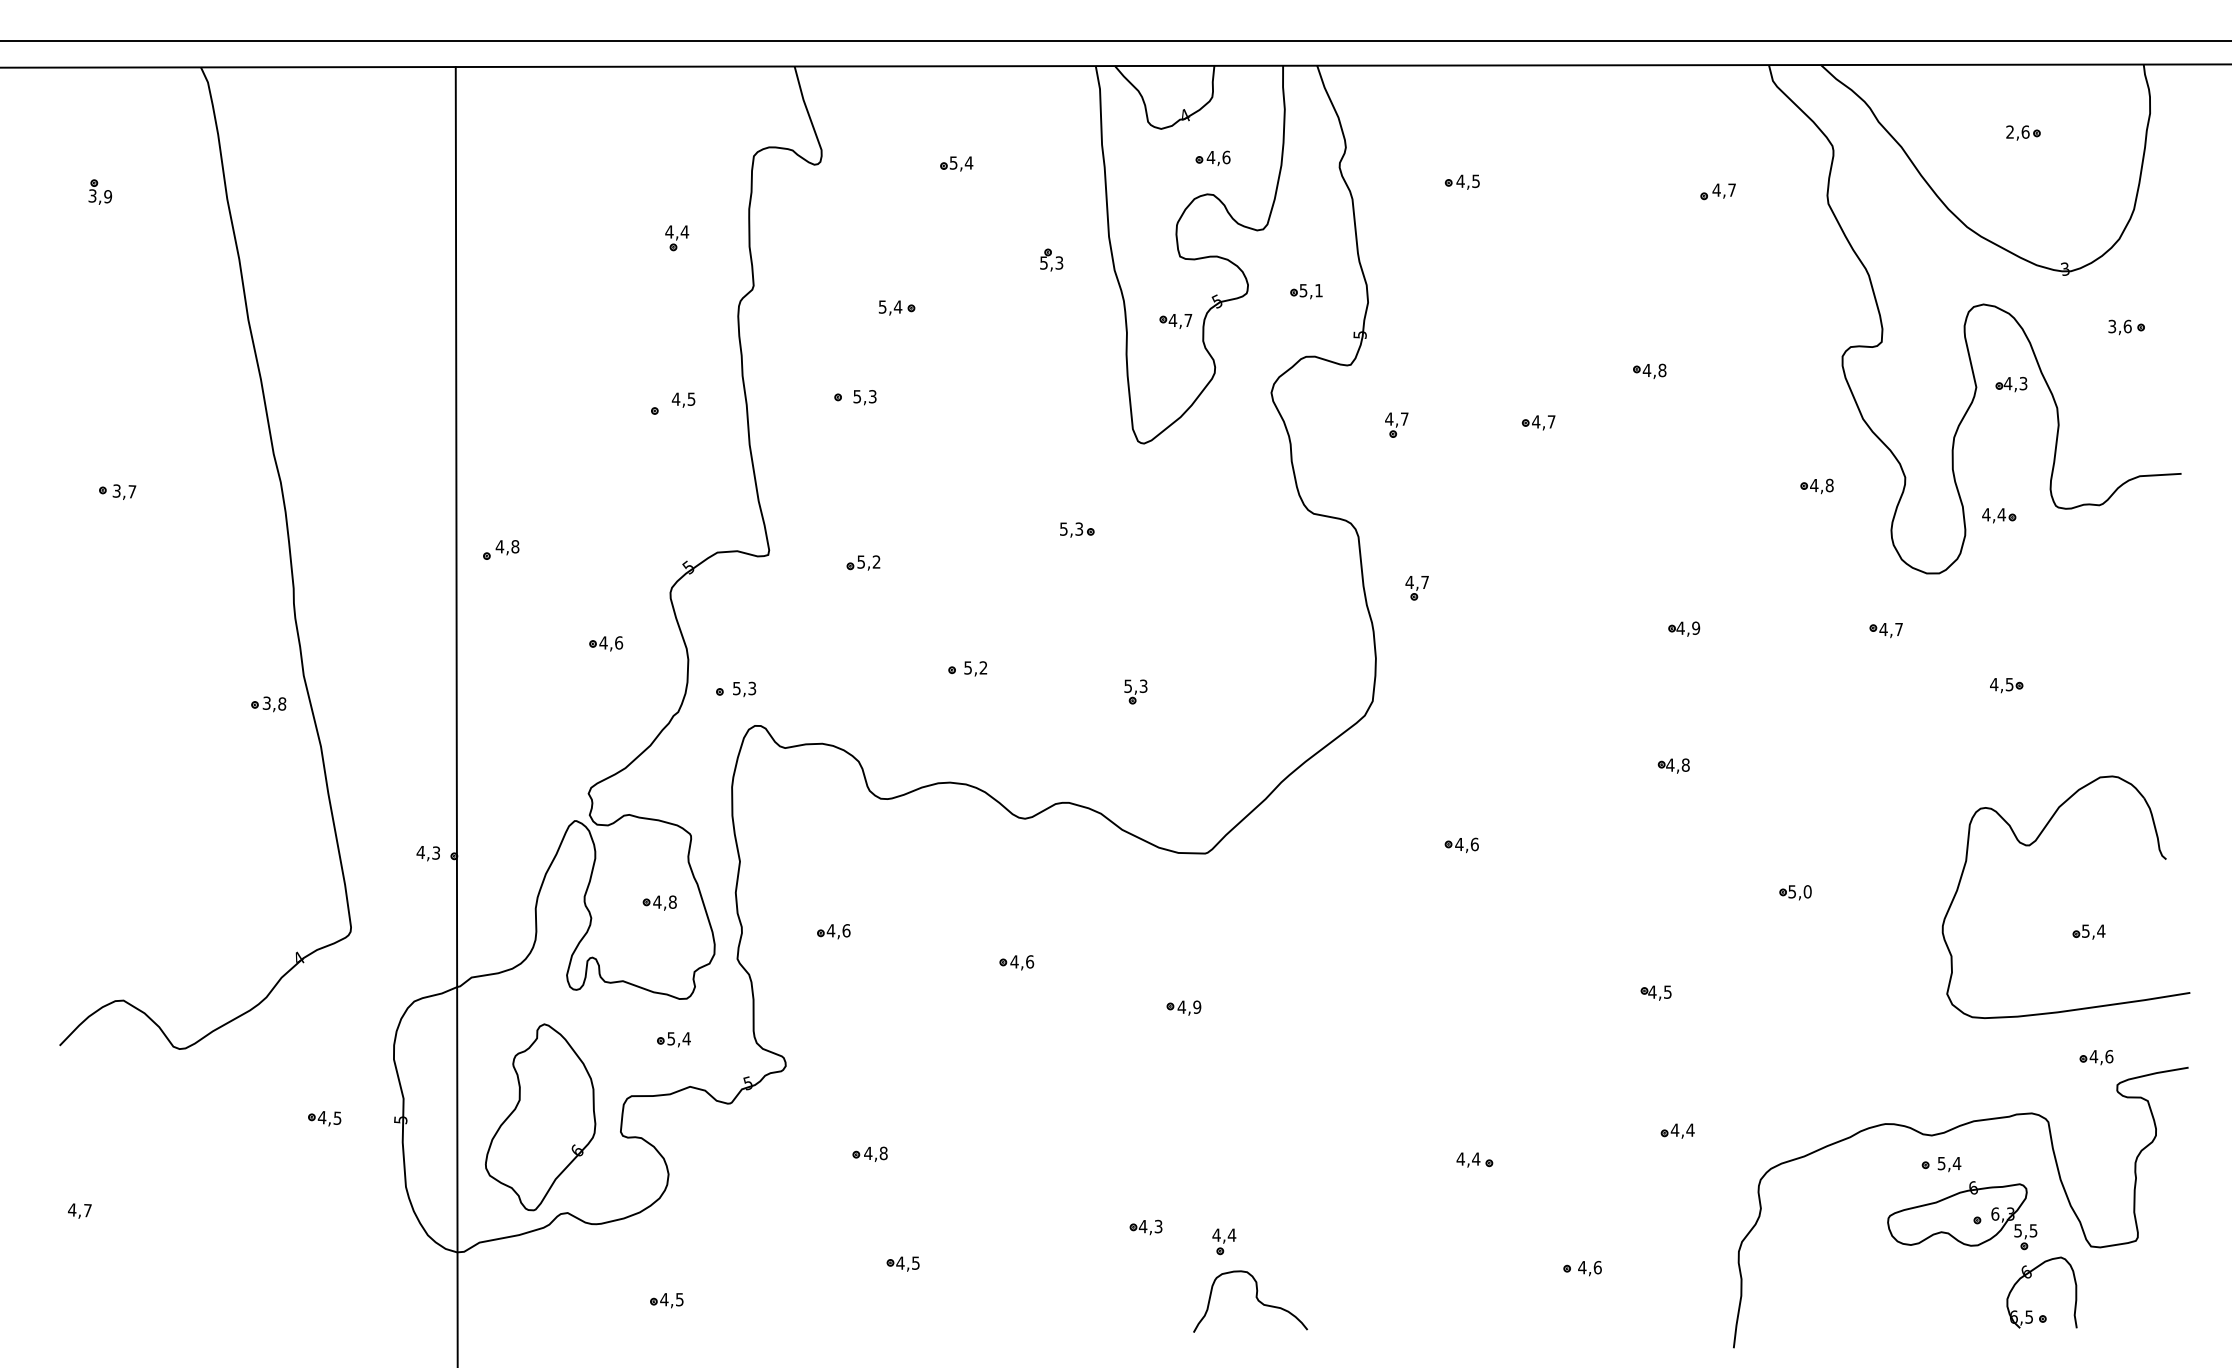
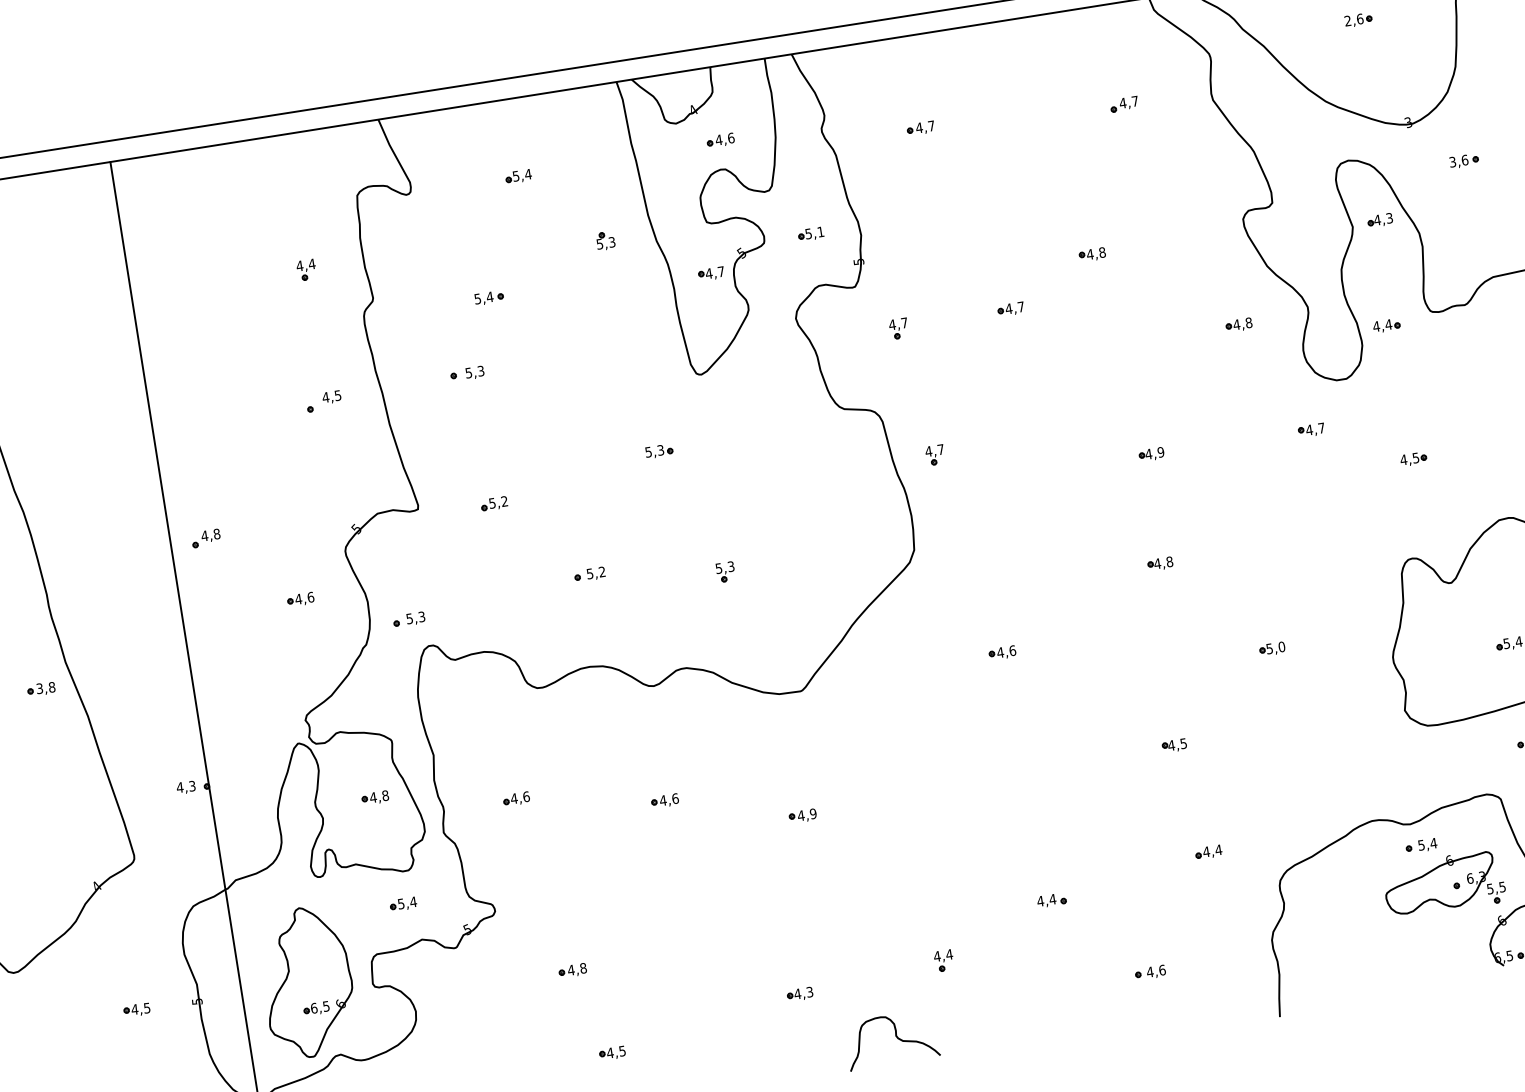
text: (1475, 181) -> (931, 126), 4,5 -> 4,7
part: (546, 1151) -> (316, 1008), added
part: (1224, 1241) -> (944, 960), moved

